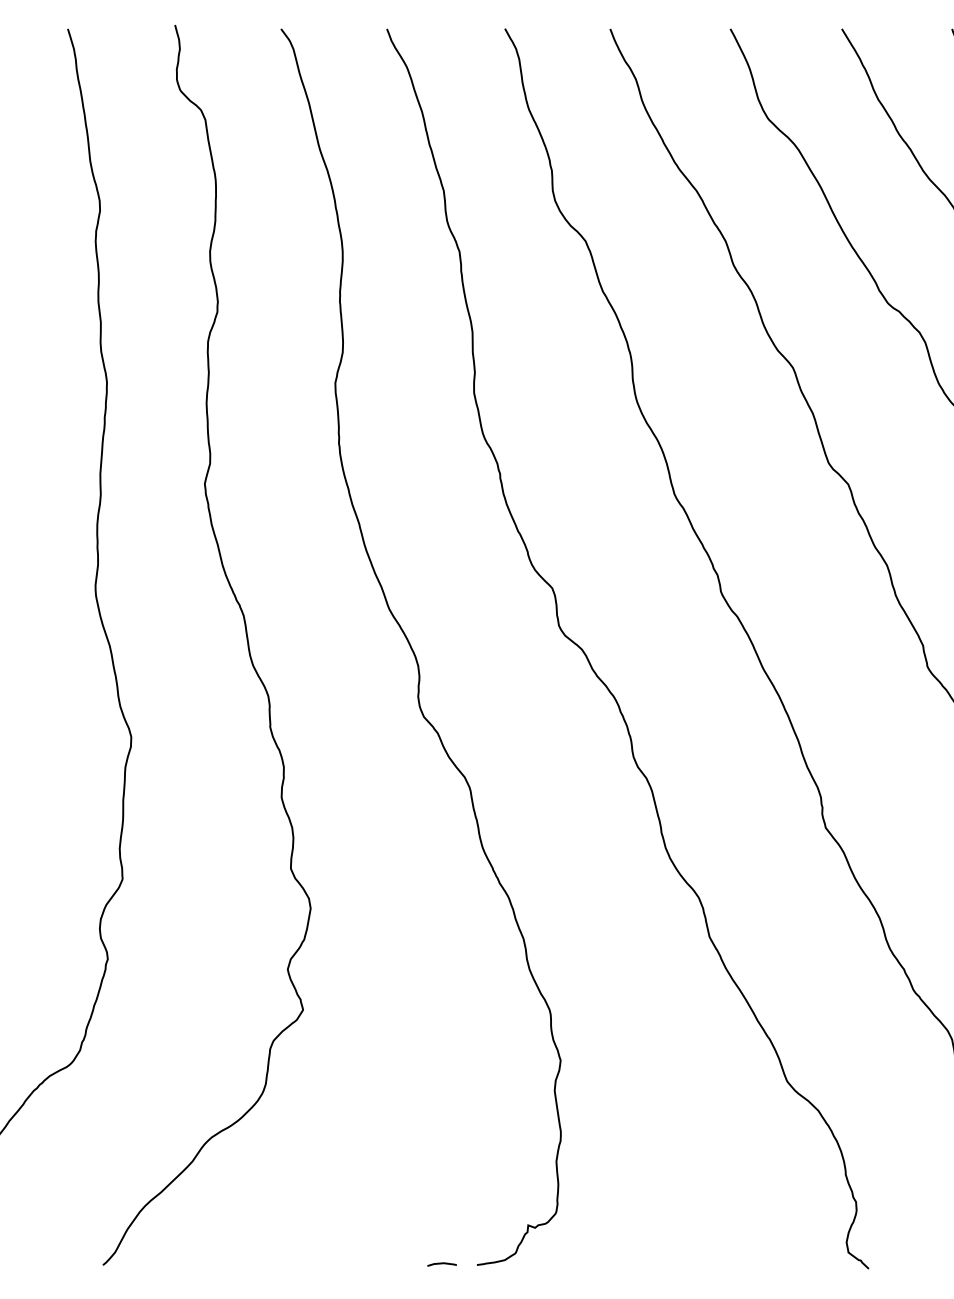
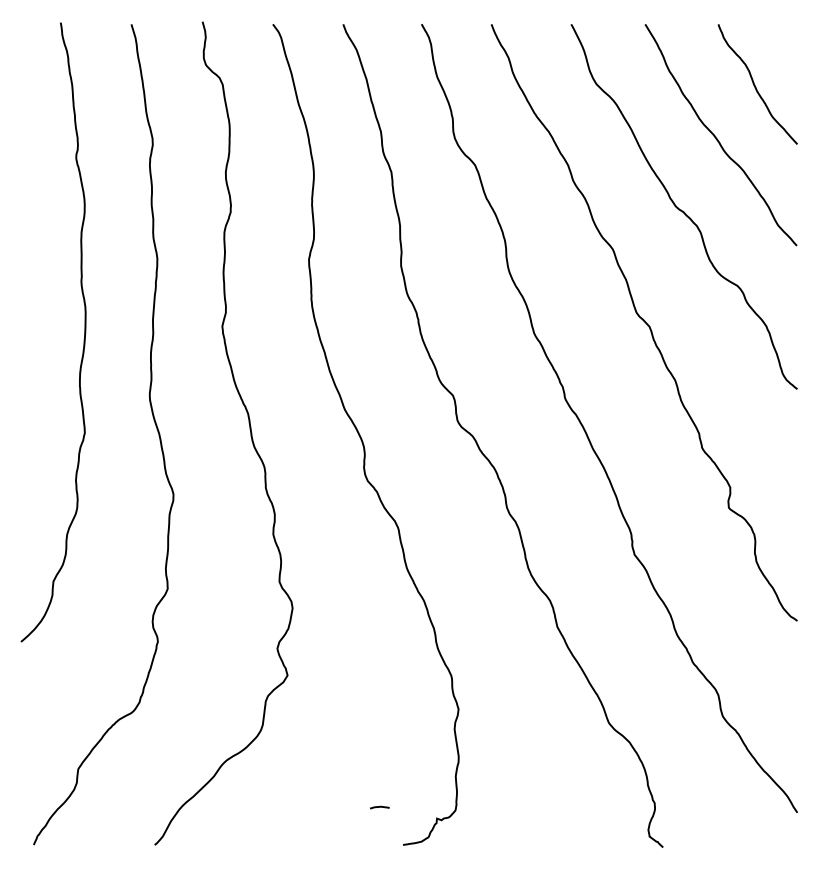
curve: (441, 1264) -> (379, 807), moved

